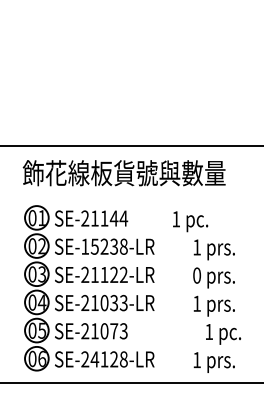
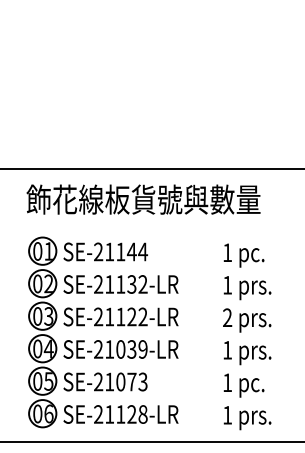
text: (190, 221) -> (243, 255), moved
text: (104, 246) -> (120, 284), SE-15238-LR -> SE-21132-LR
text: (197, 275) -> (227, 317), 0 -> 2
text: (123, 303) -> (142, 349), SE-21033-LR -> SE-21039-LR
text: (223, 334) -> (243, 385), moved
text: (94, 359) -> (109, 414), SE-24128-LR -> SE-21128-LR

